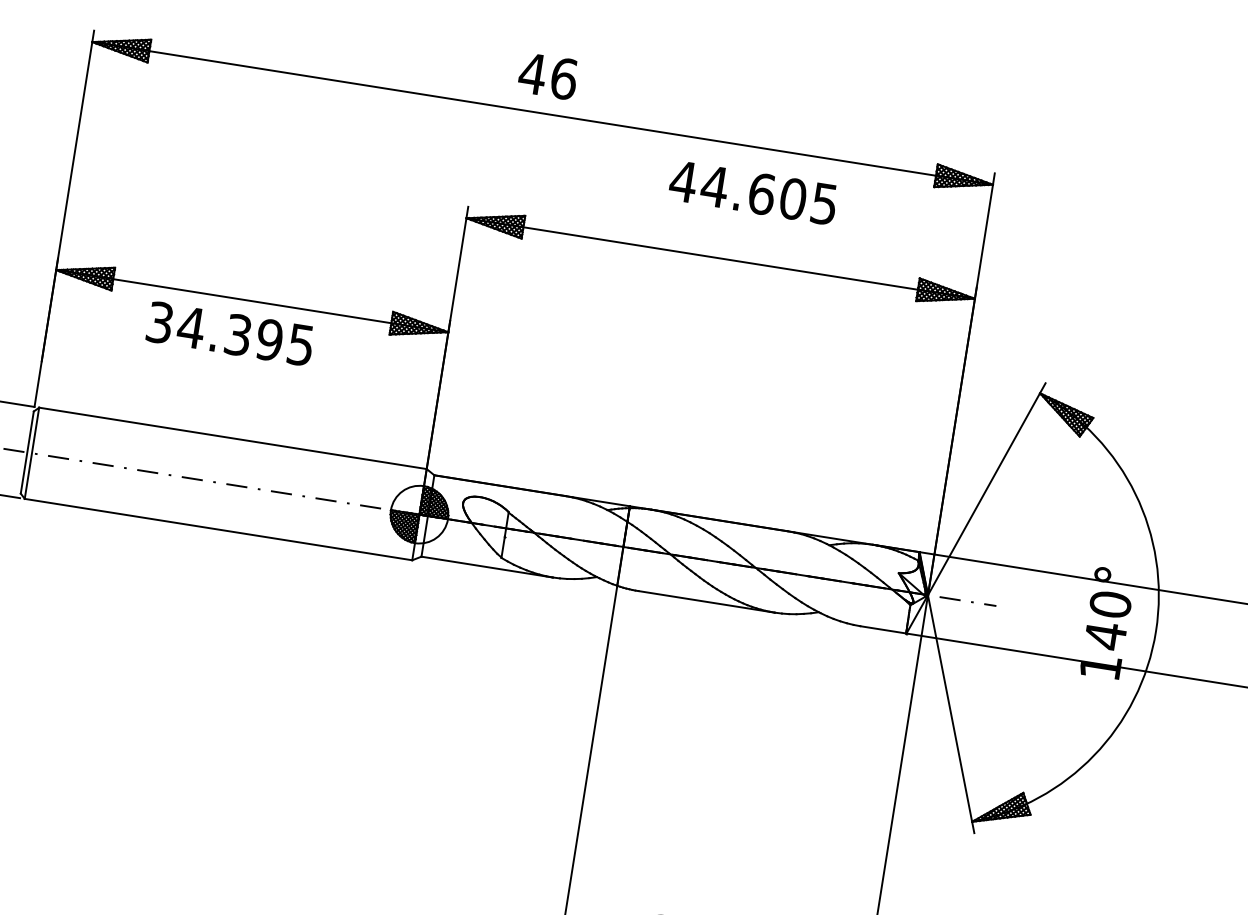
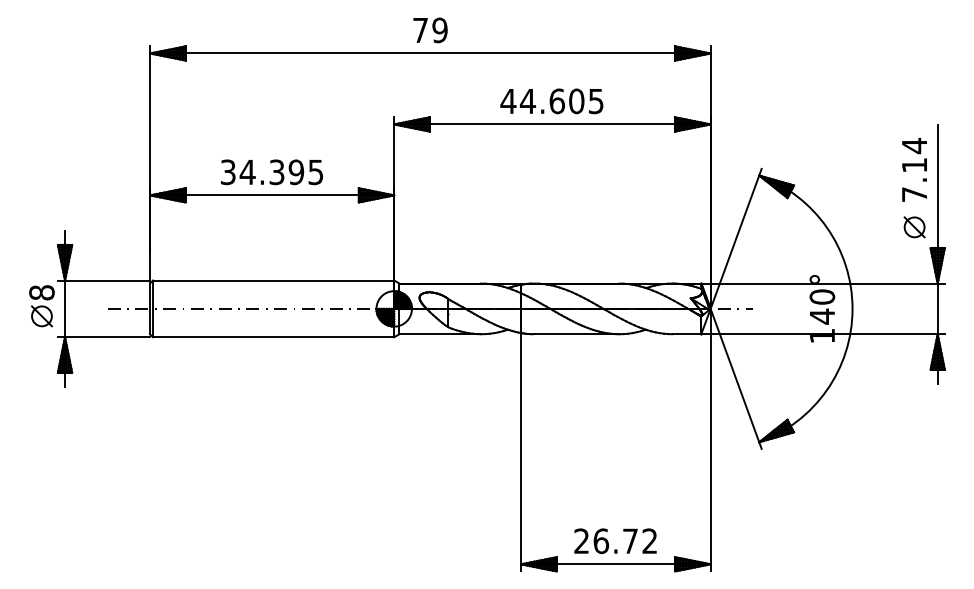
text: (547, 76) -> (429, 30), 46 -> 79
text: (752, 192) -> (551, 101), moved
text: (229, 333) -> (271, 172), moved

